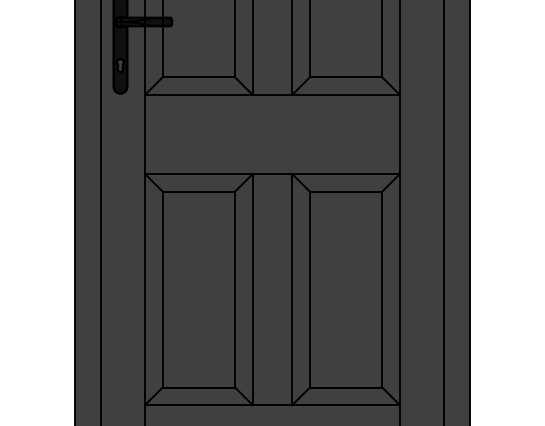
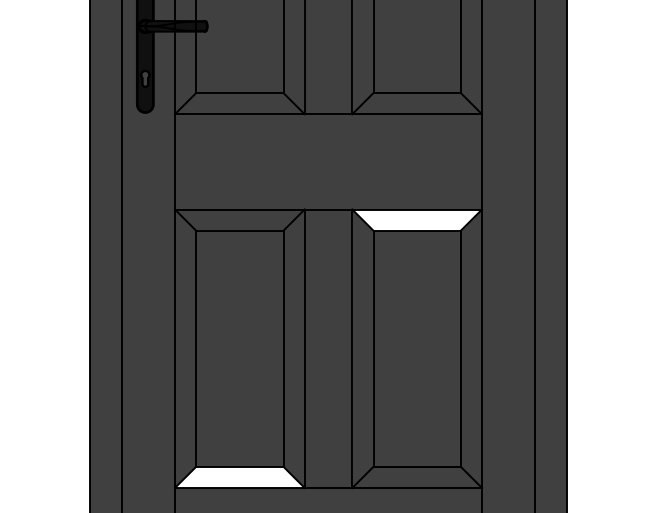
fill: (346, 182) -> (417, 219), removed
fill: (198, 395) -> (239, 476), removed

